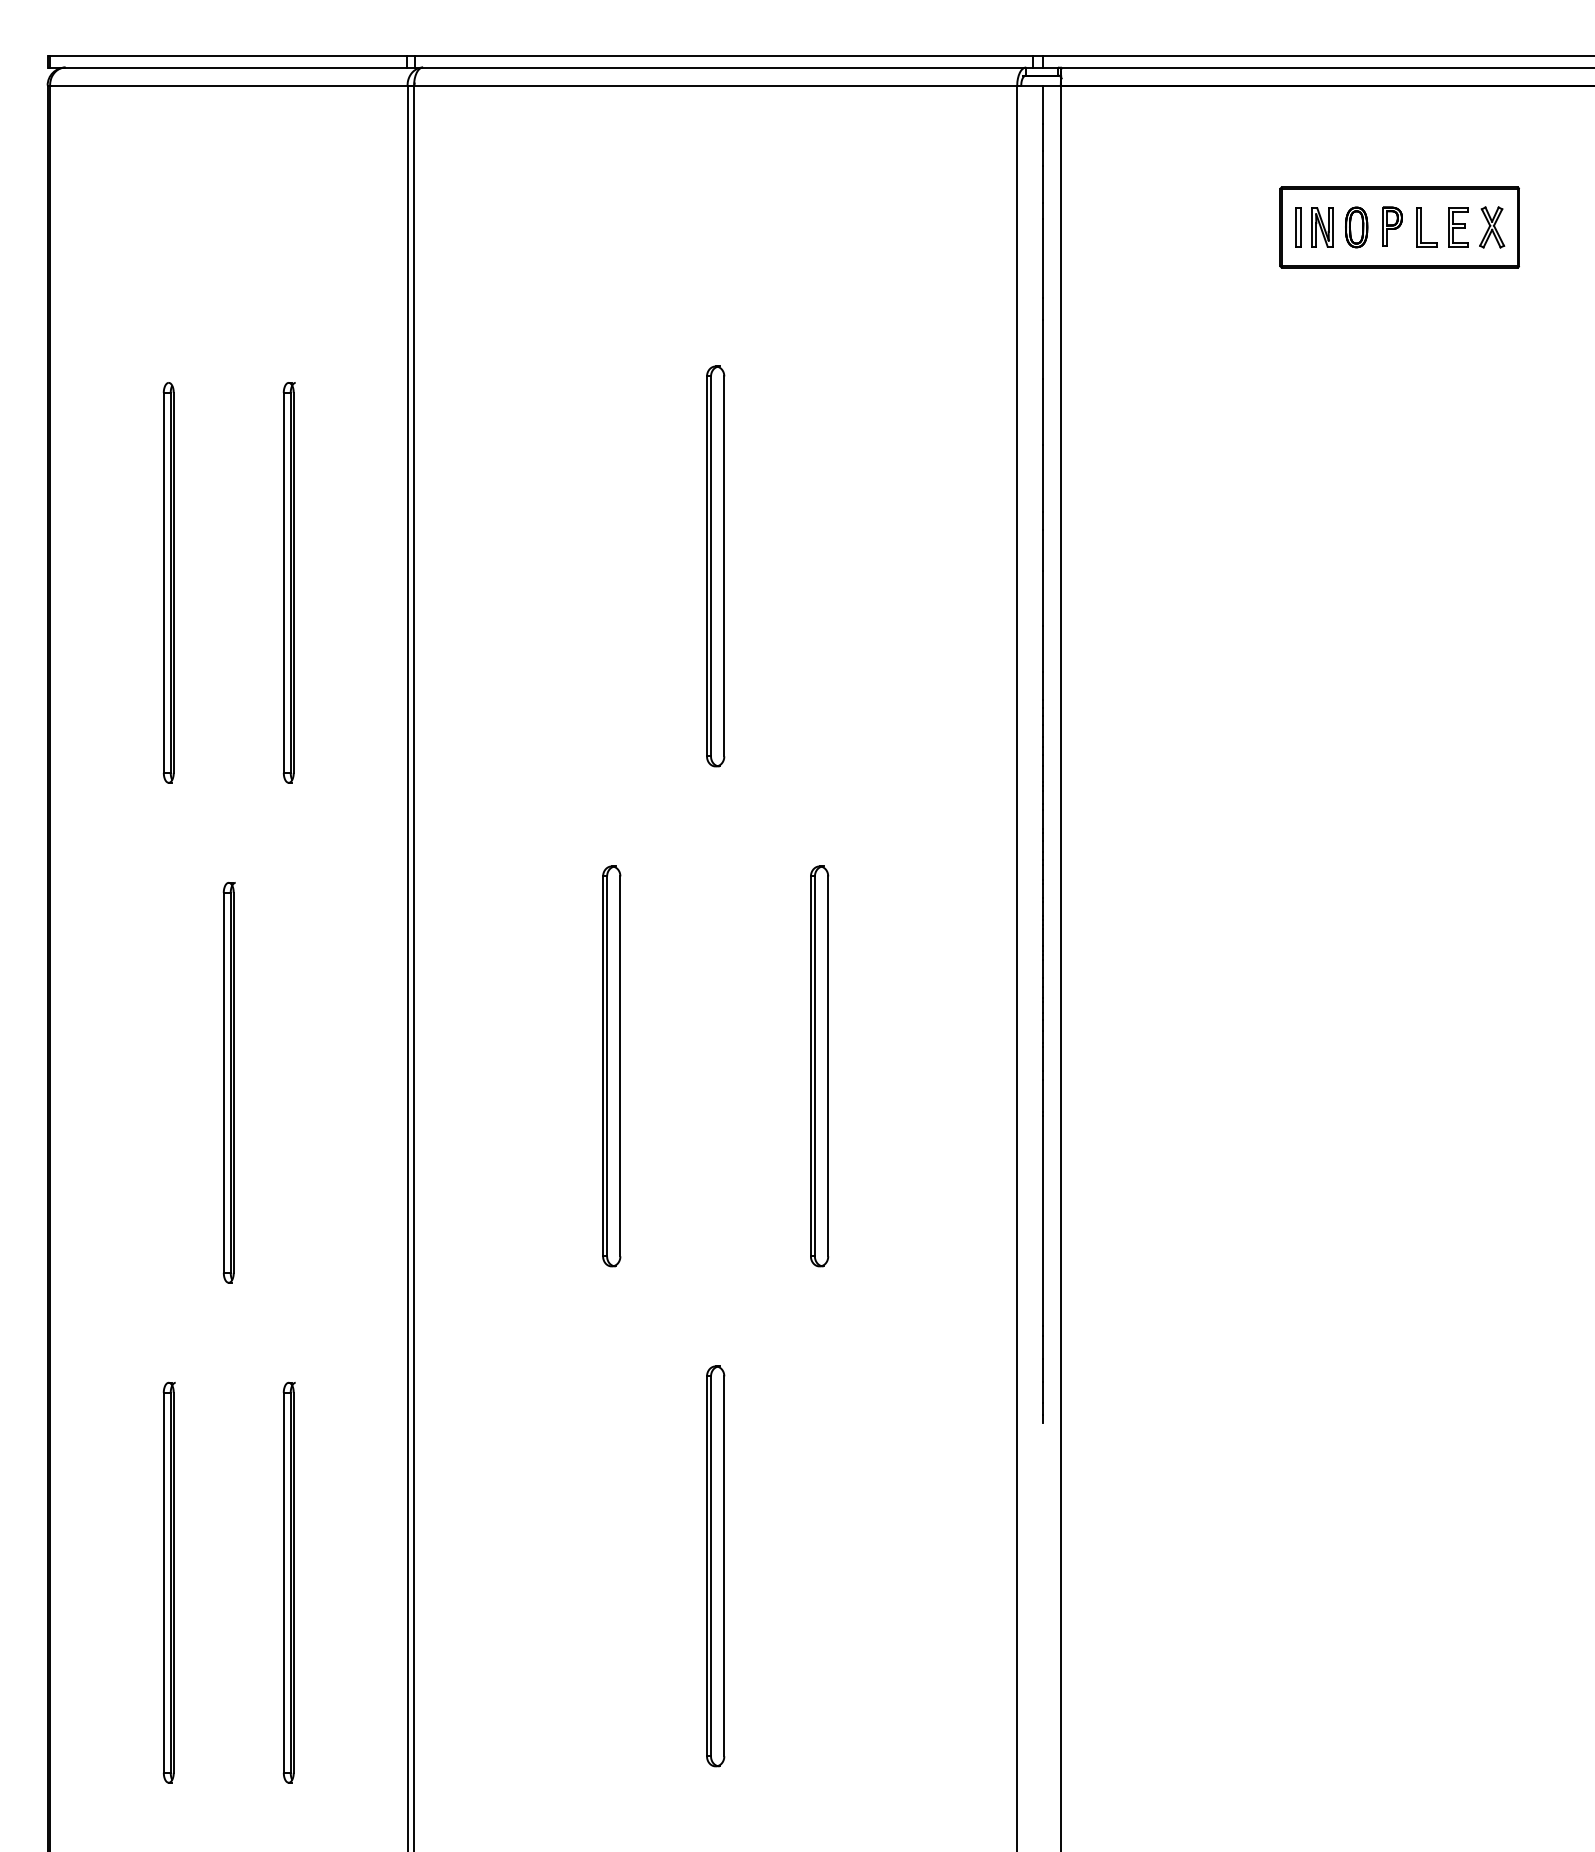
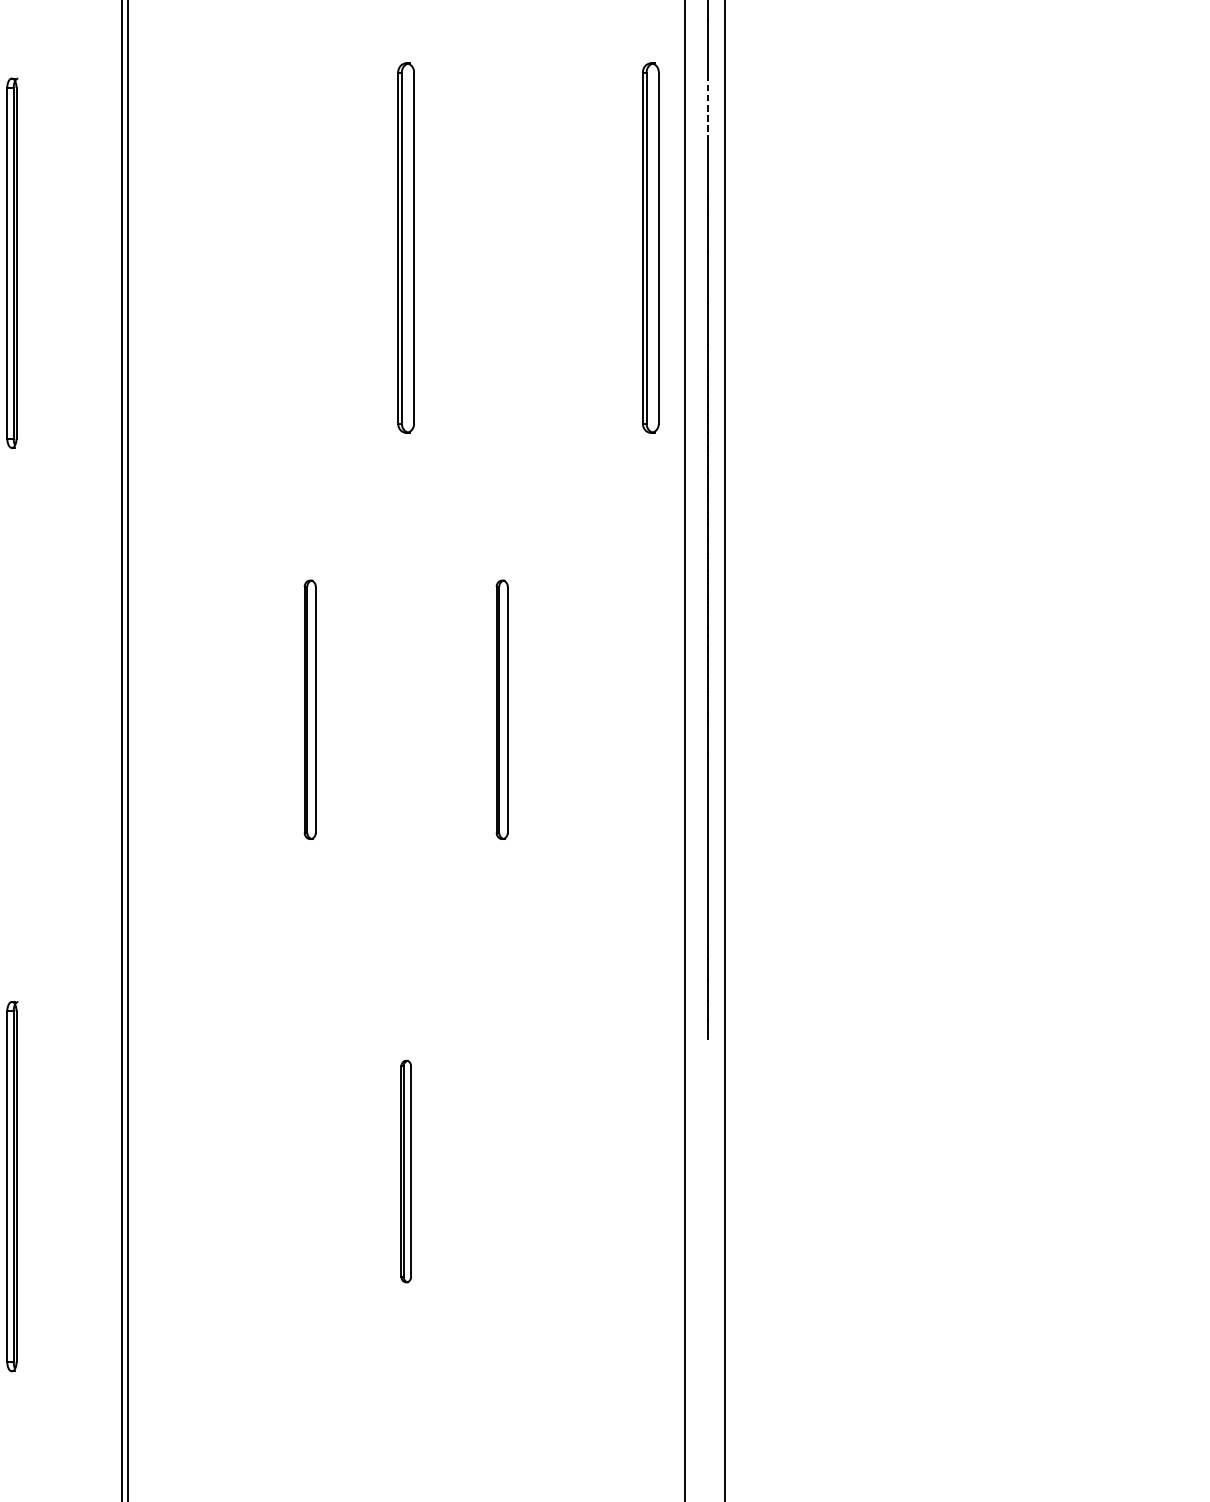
line: (1042, 412) -> (707, 105), solid -> dashed
part: (980, 566) -> (650, 248), added
part: (611, 1066) -> (309, 709), size x0.7
part: (819, 1066) -> (502, 709), size x0.7
part: (715, 1566) -> (406, 1171), size x0.6

